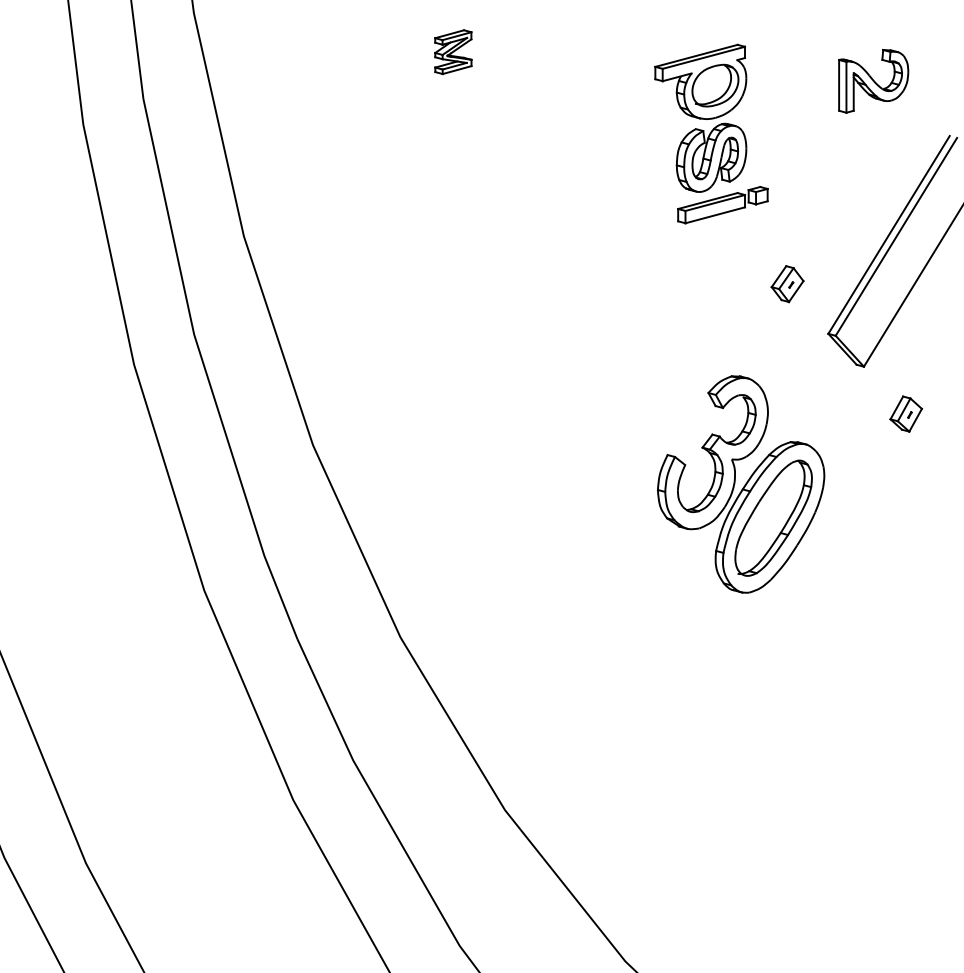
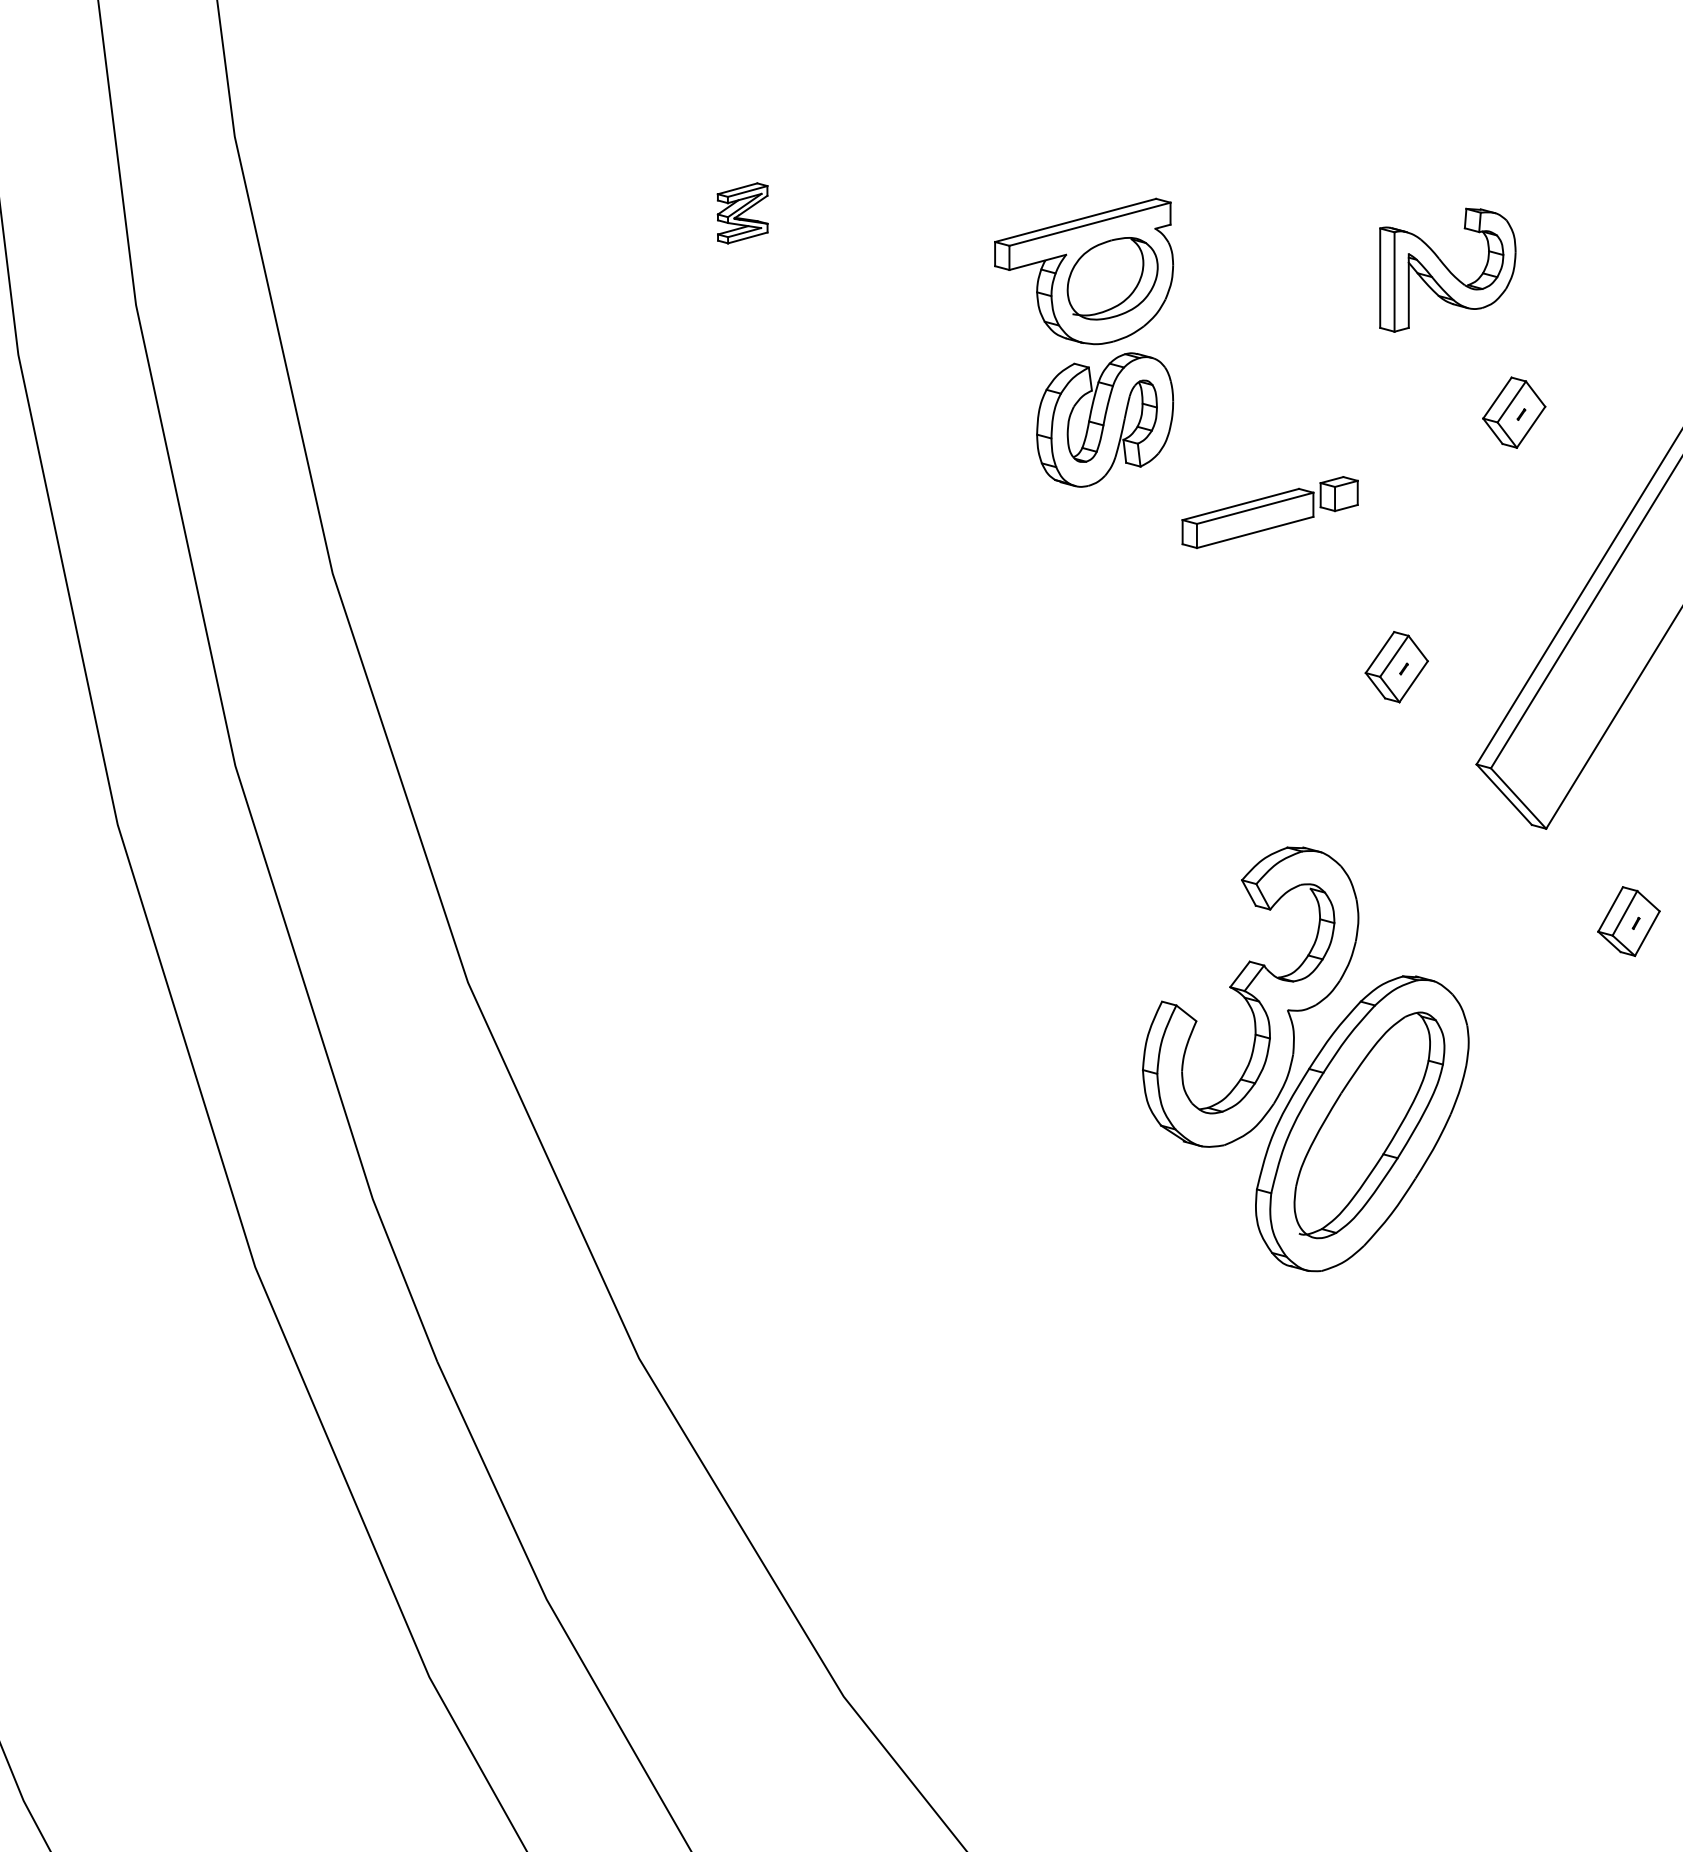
part: (453, 52) -> (742, 213), size x0.7
part: (873, 81) -> (1447, 270), moved
part: (700, 117) -> (1083, 341), moved
part: (847, 154) -> (1514, 413), added

